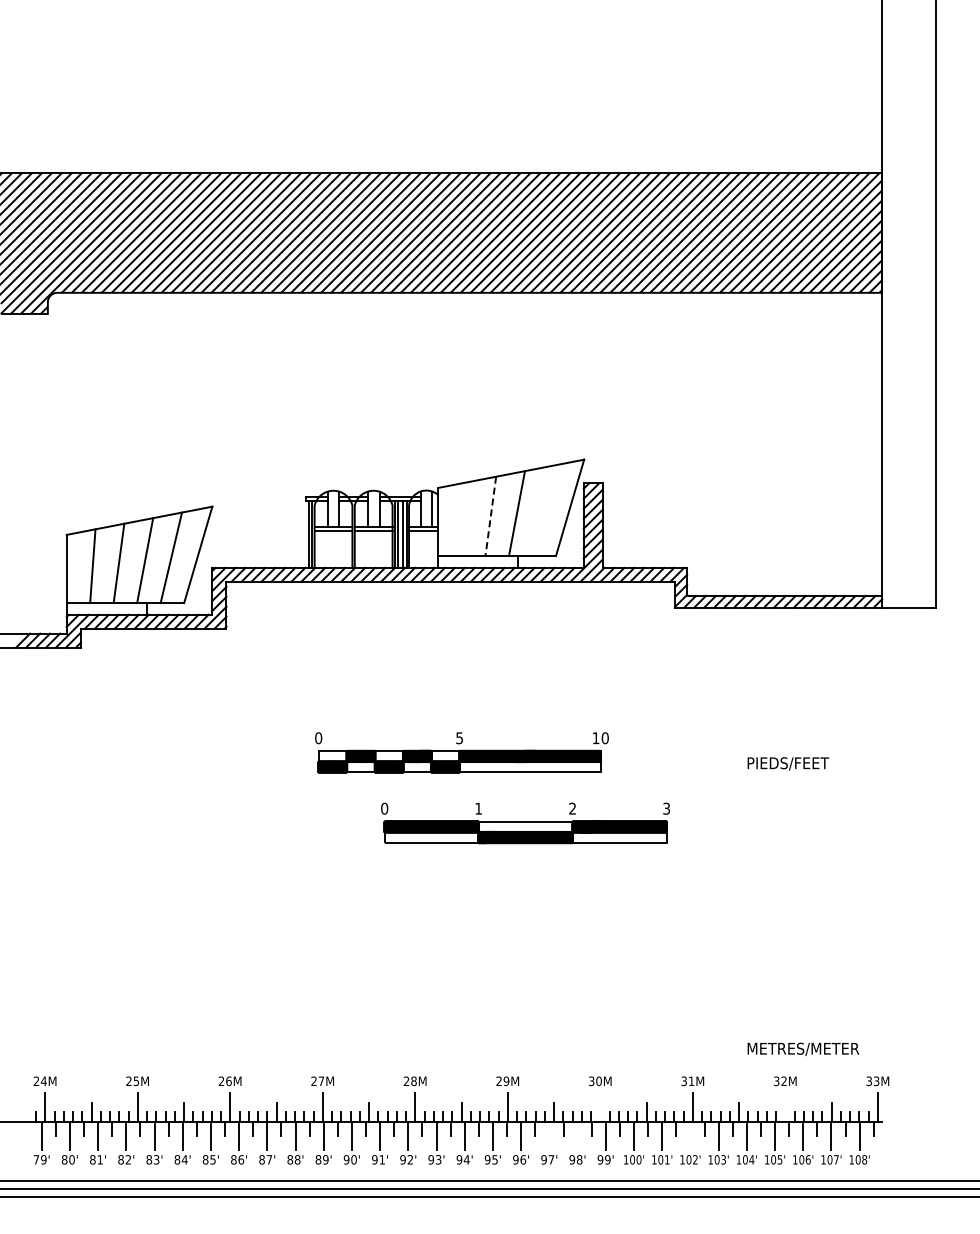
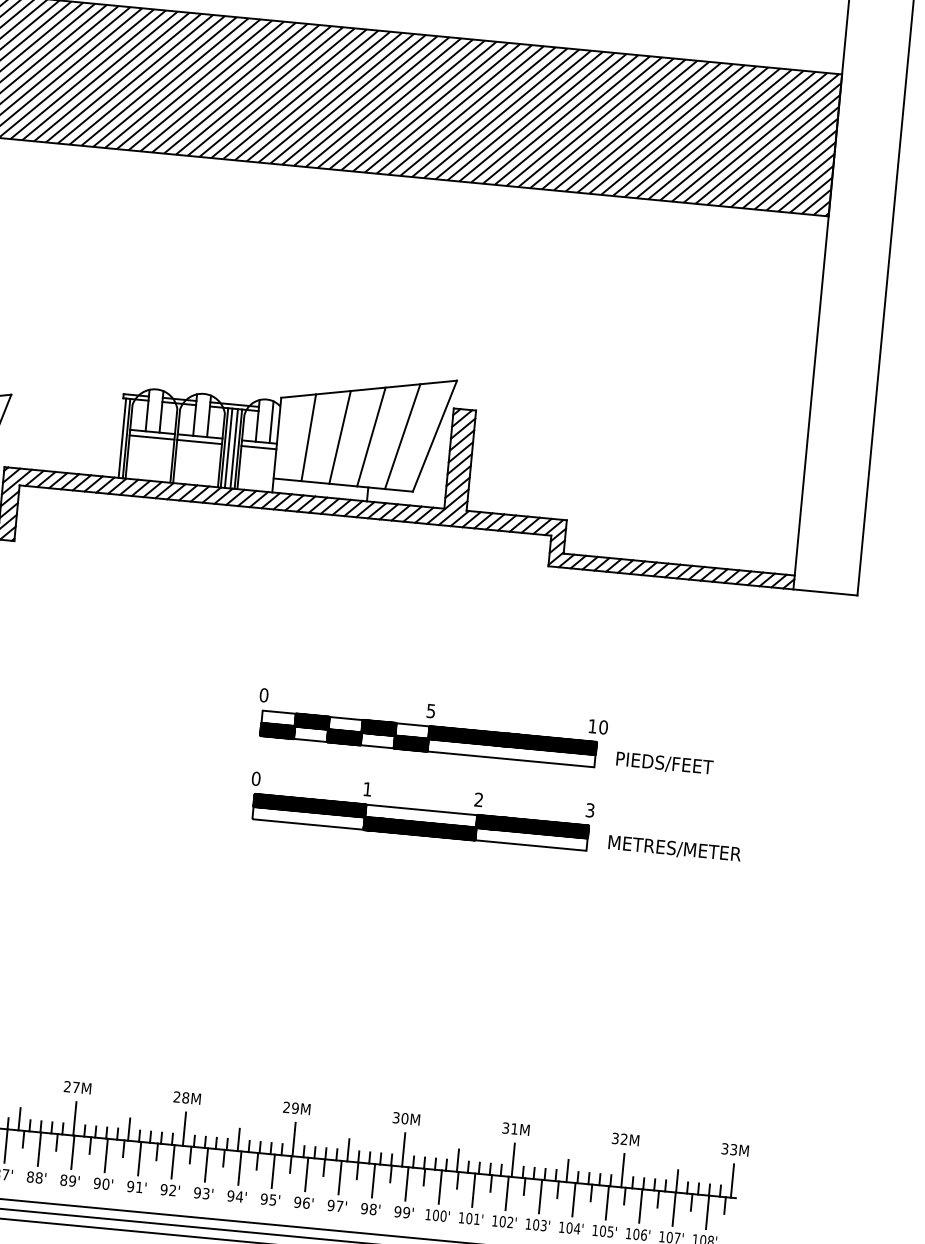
line: (542, 510) -> (401, 436), added
line: (490, 516) -> (339, 437), dashed -> solid
line: (464, 519) -> (308, 438), added
part: (461, 752) -> (431, 728), moved
part: (525, 823) -> (421, 812), moved
text: (803, 1048) -> (674, 848), moved
line: (600, 1107) -> (403, 1149), added
line: (785, 1107) -> (622, 1170), added
line: (549, 1135) -> (340, 1177), added
line: (577, 1135) -> (373, 1180), added
line: (690, 1135) -> (507, 1193), added

